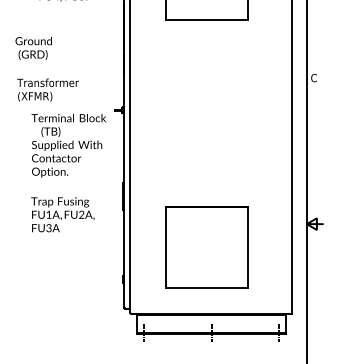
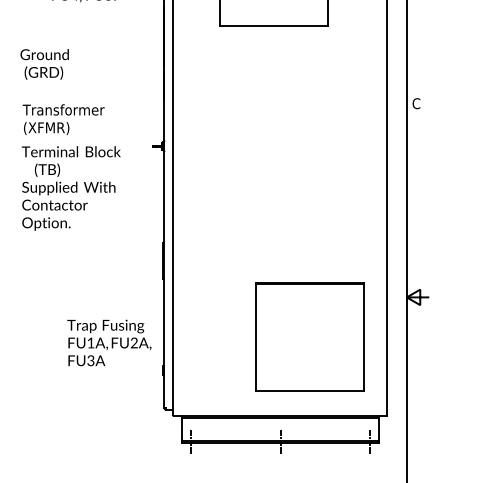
text: (68, 145) -> (70, 188), moved
text: (63, 214) -> (109, 342), moved
part: (206, 246) -> (309, 336), moved

